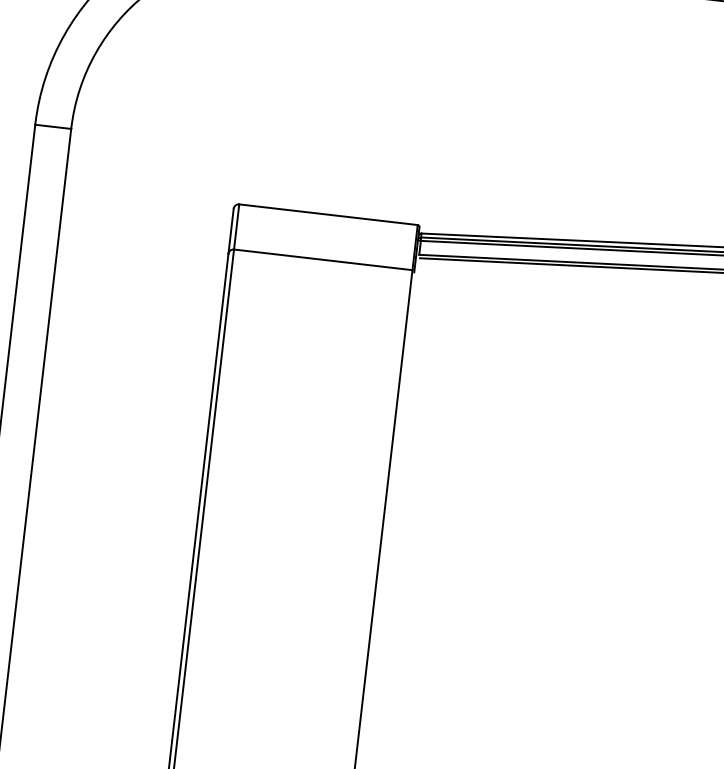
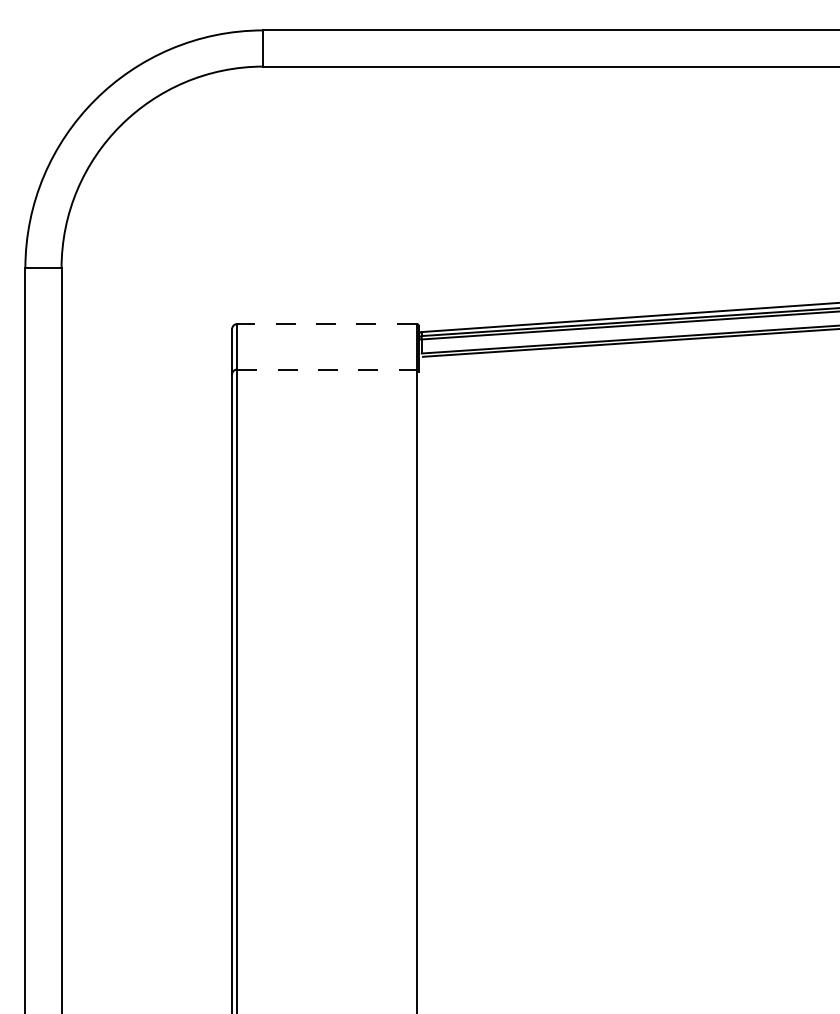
line: (327, 215) -> (326, 324), solid -> dashed
line: (322, 259) -> (326, 369), solid -> dashed

